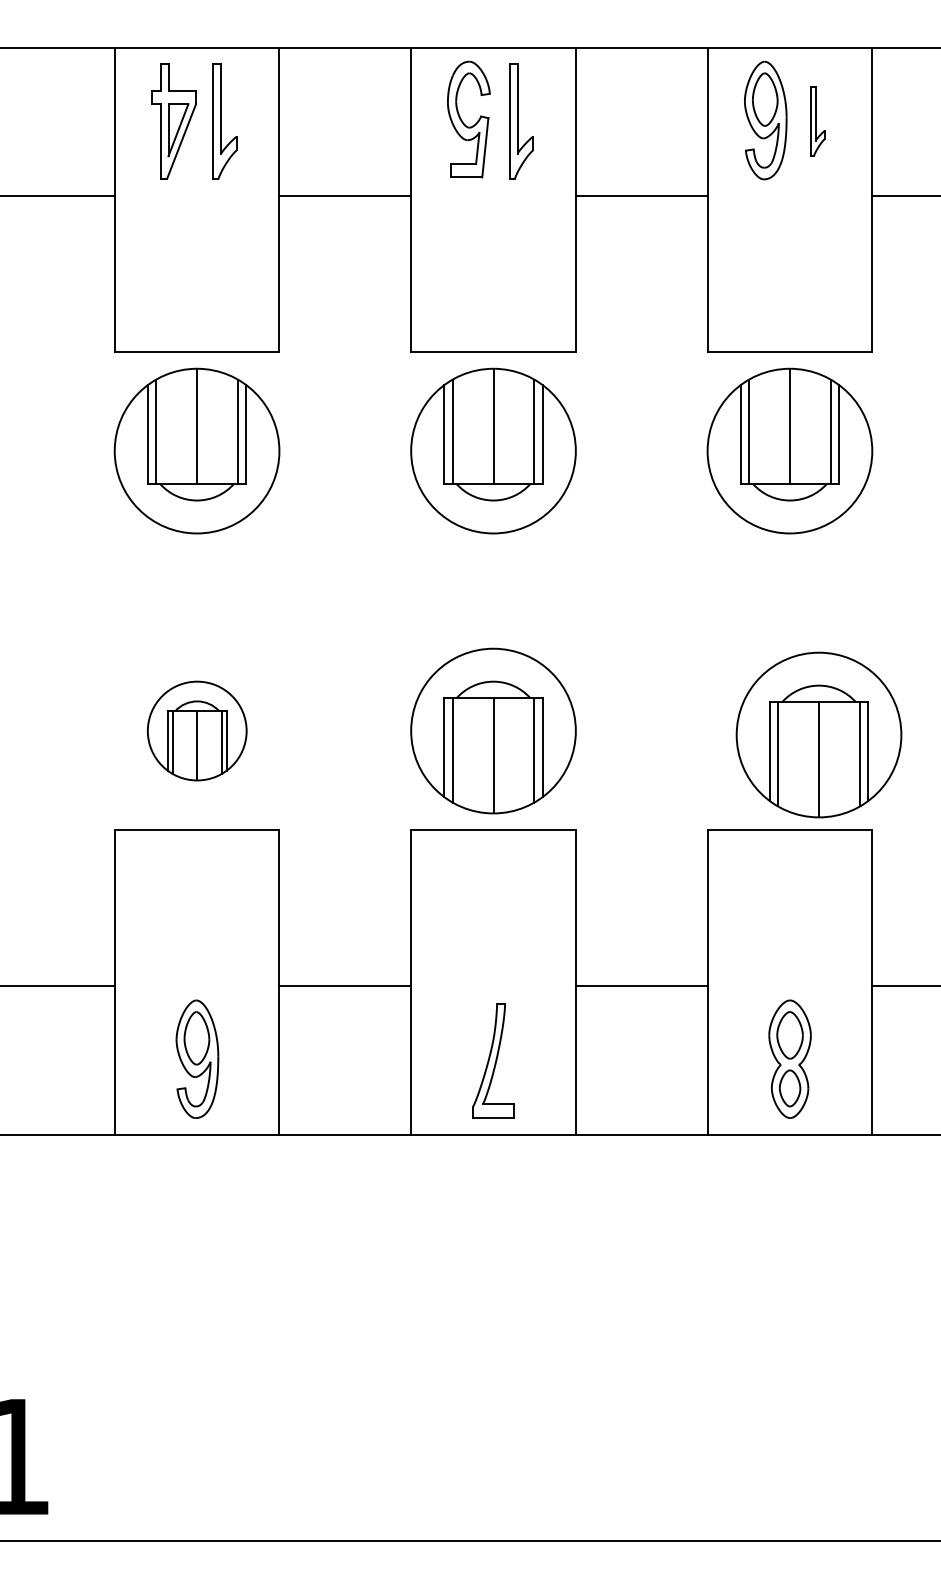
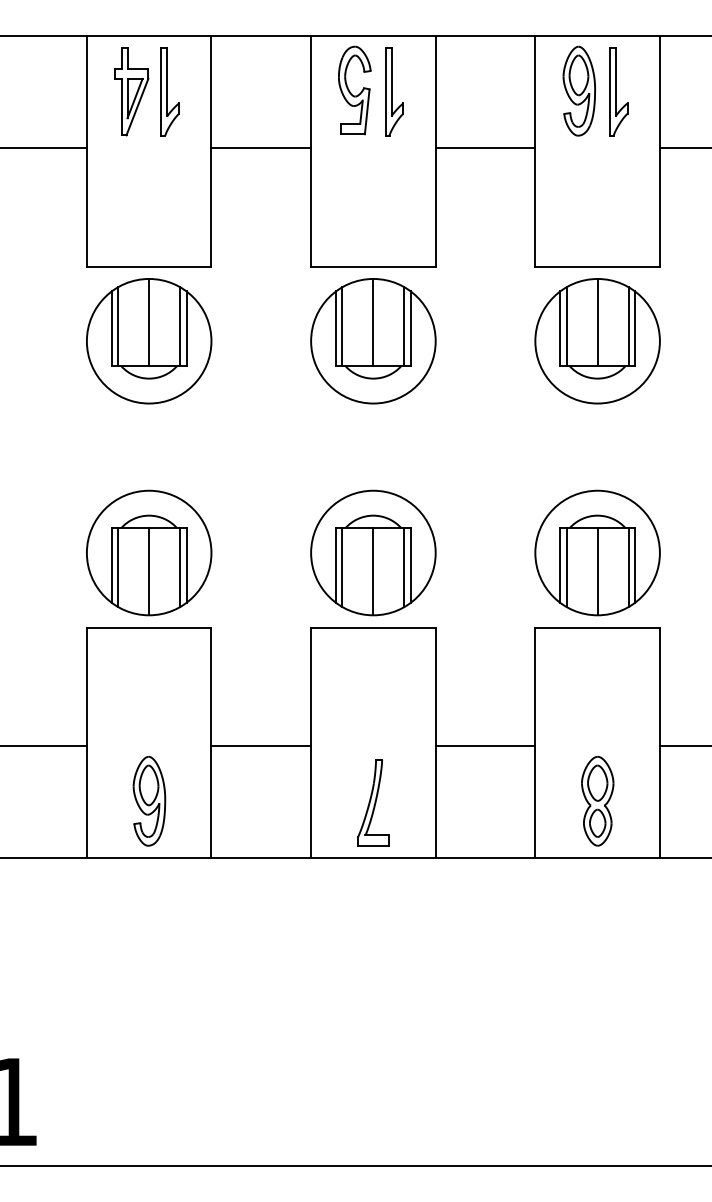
part: (817, 120) -> (618, 91), size x1.67
part: (197, 730) -> (149, 552), size x1.67
part: (818, 734) -> (597, 552), moved

